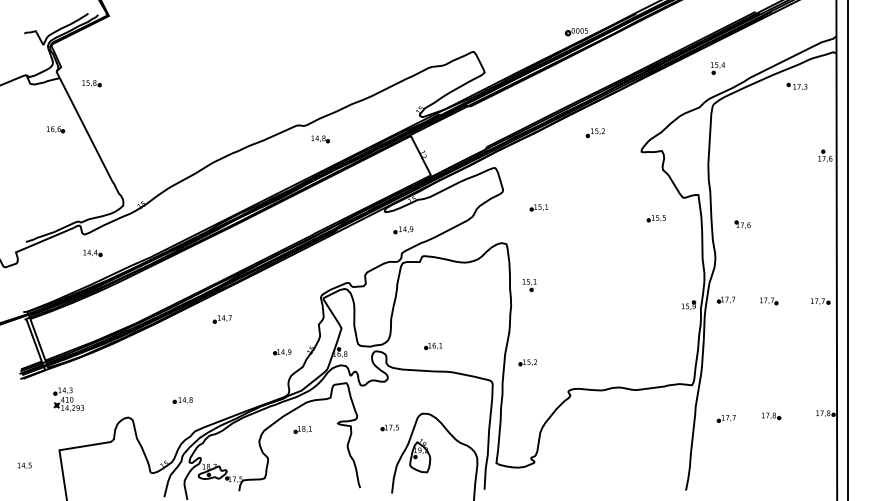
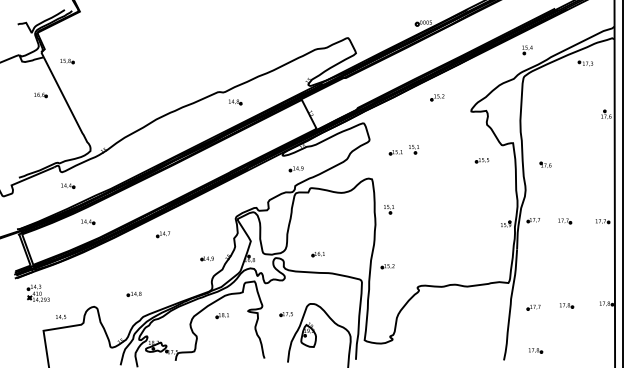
part: (562, 203) -> (413, 149), added
part: (120, 301) -> (88, 221), added
part: (67, 399) -> (37, 293), moved
text: (25, 466) -> (61, 317), moved
part: (730, 477) -> (536, 350), added

